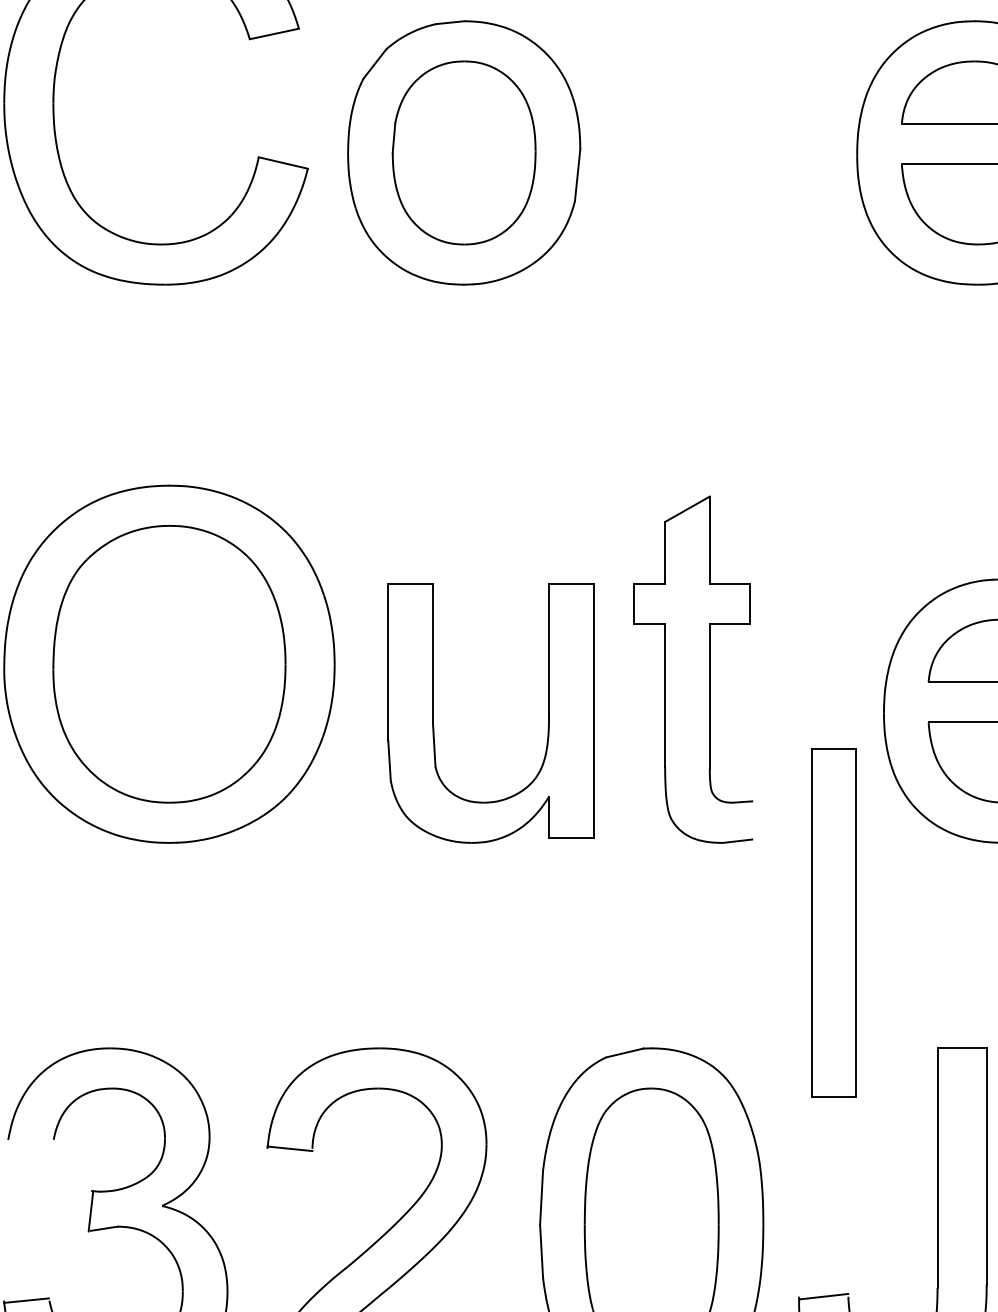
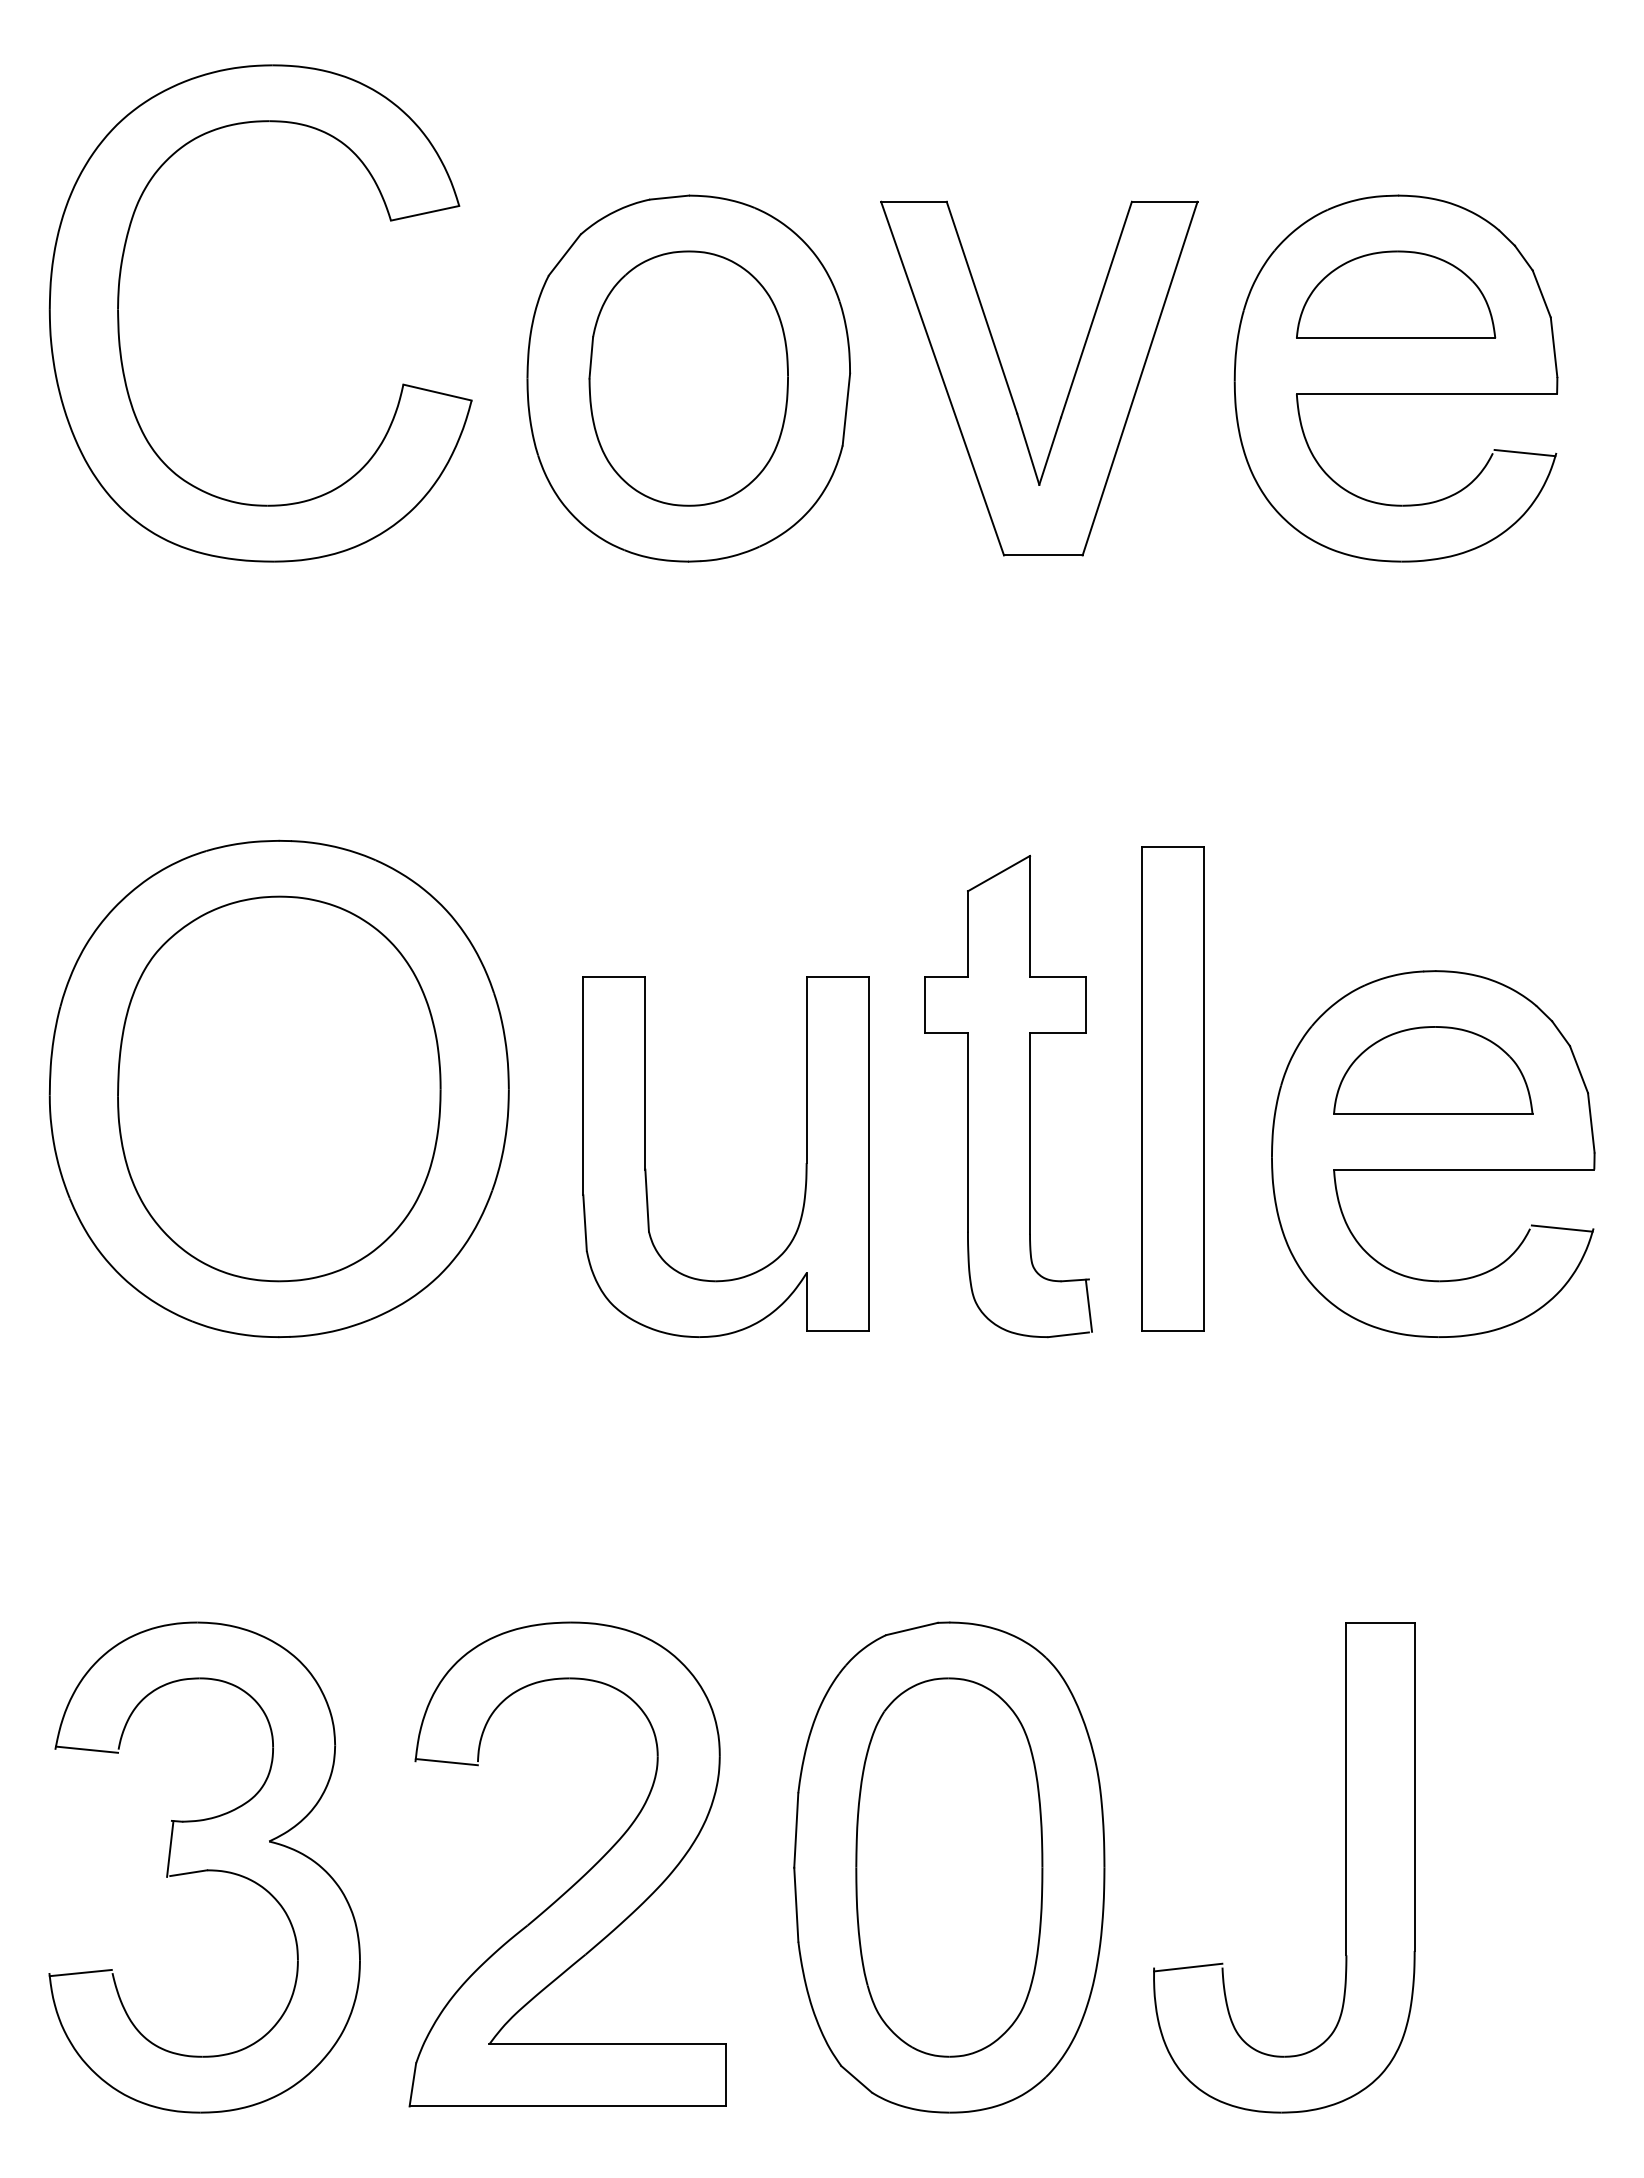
part: (695, 160) -> (1010, 389), added
line: (751, 820) -> (1088, 1305), added
part: (833, 922) -> (1172, 1088), moved
line: (30, 1139) -> (86, 1749), added

